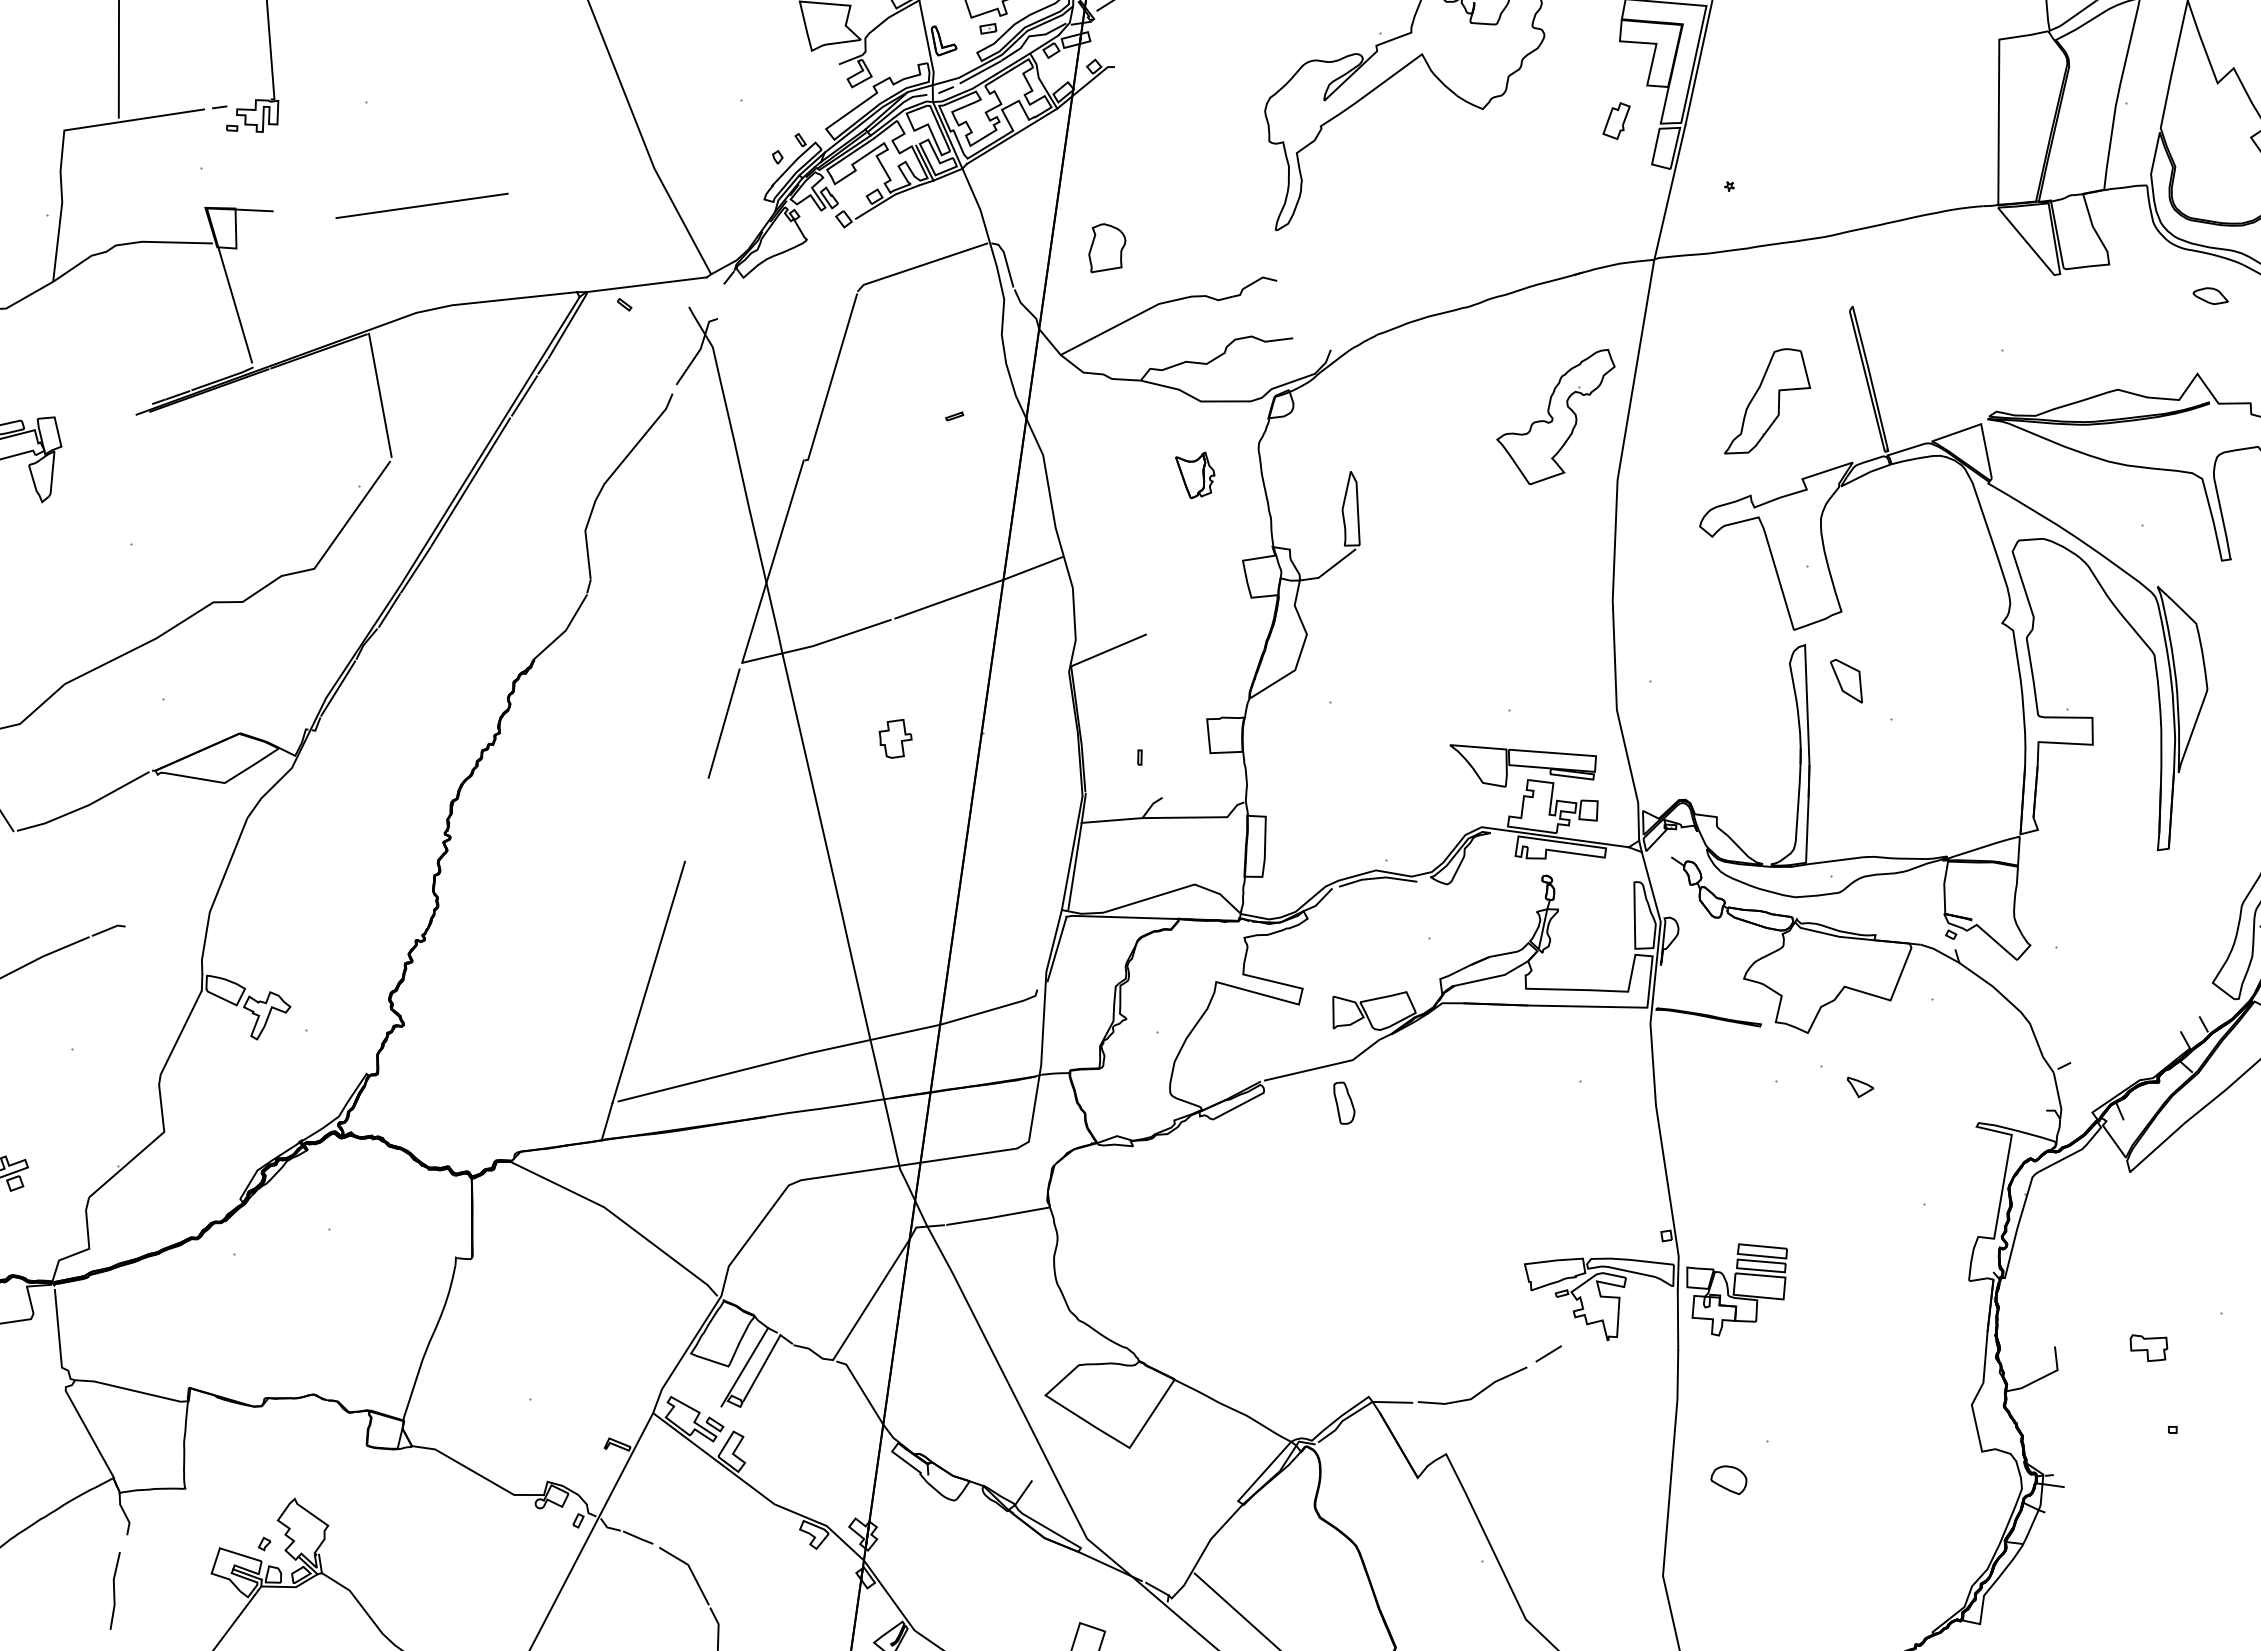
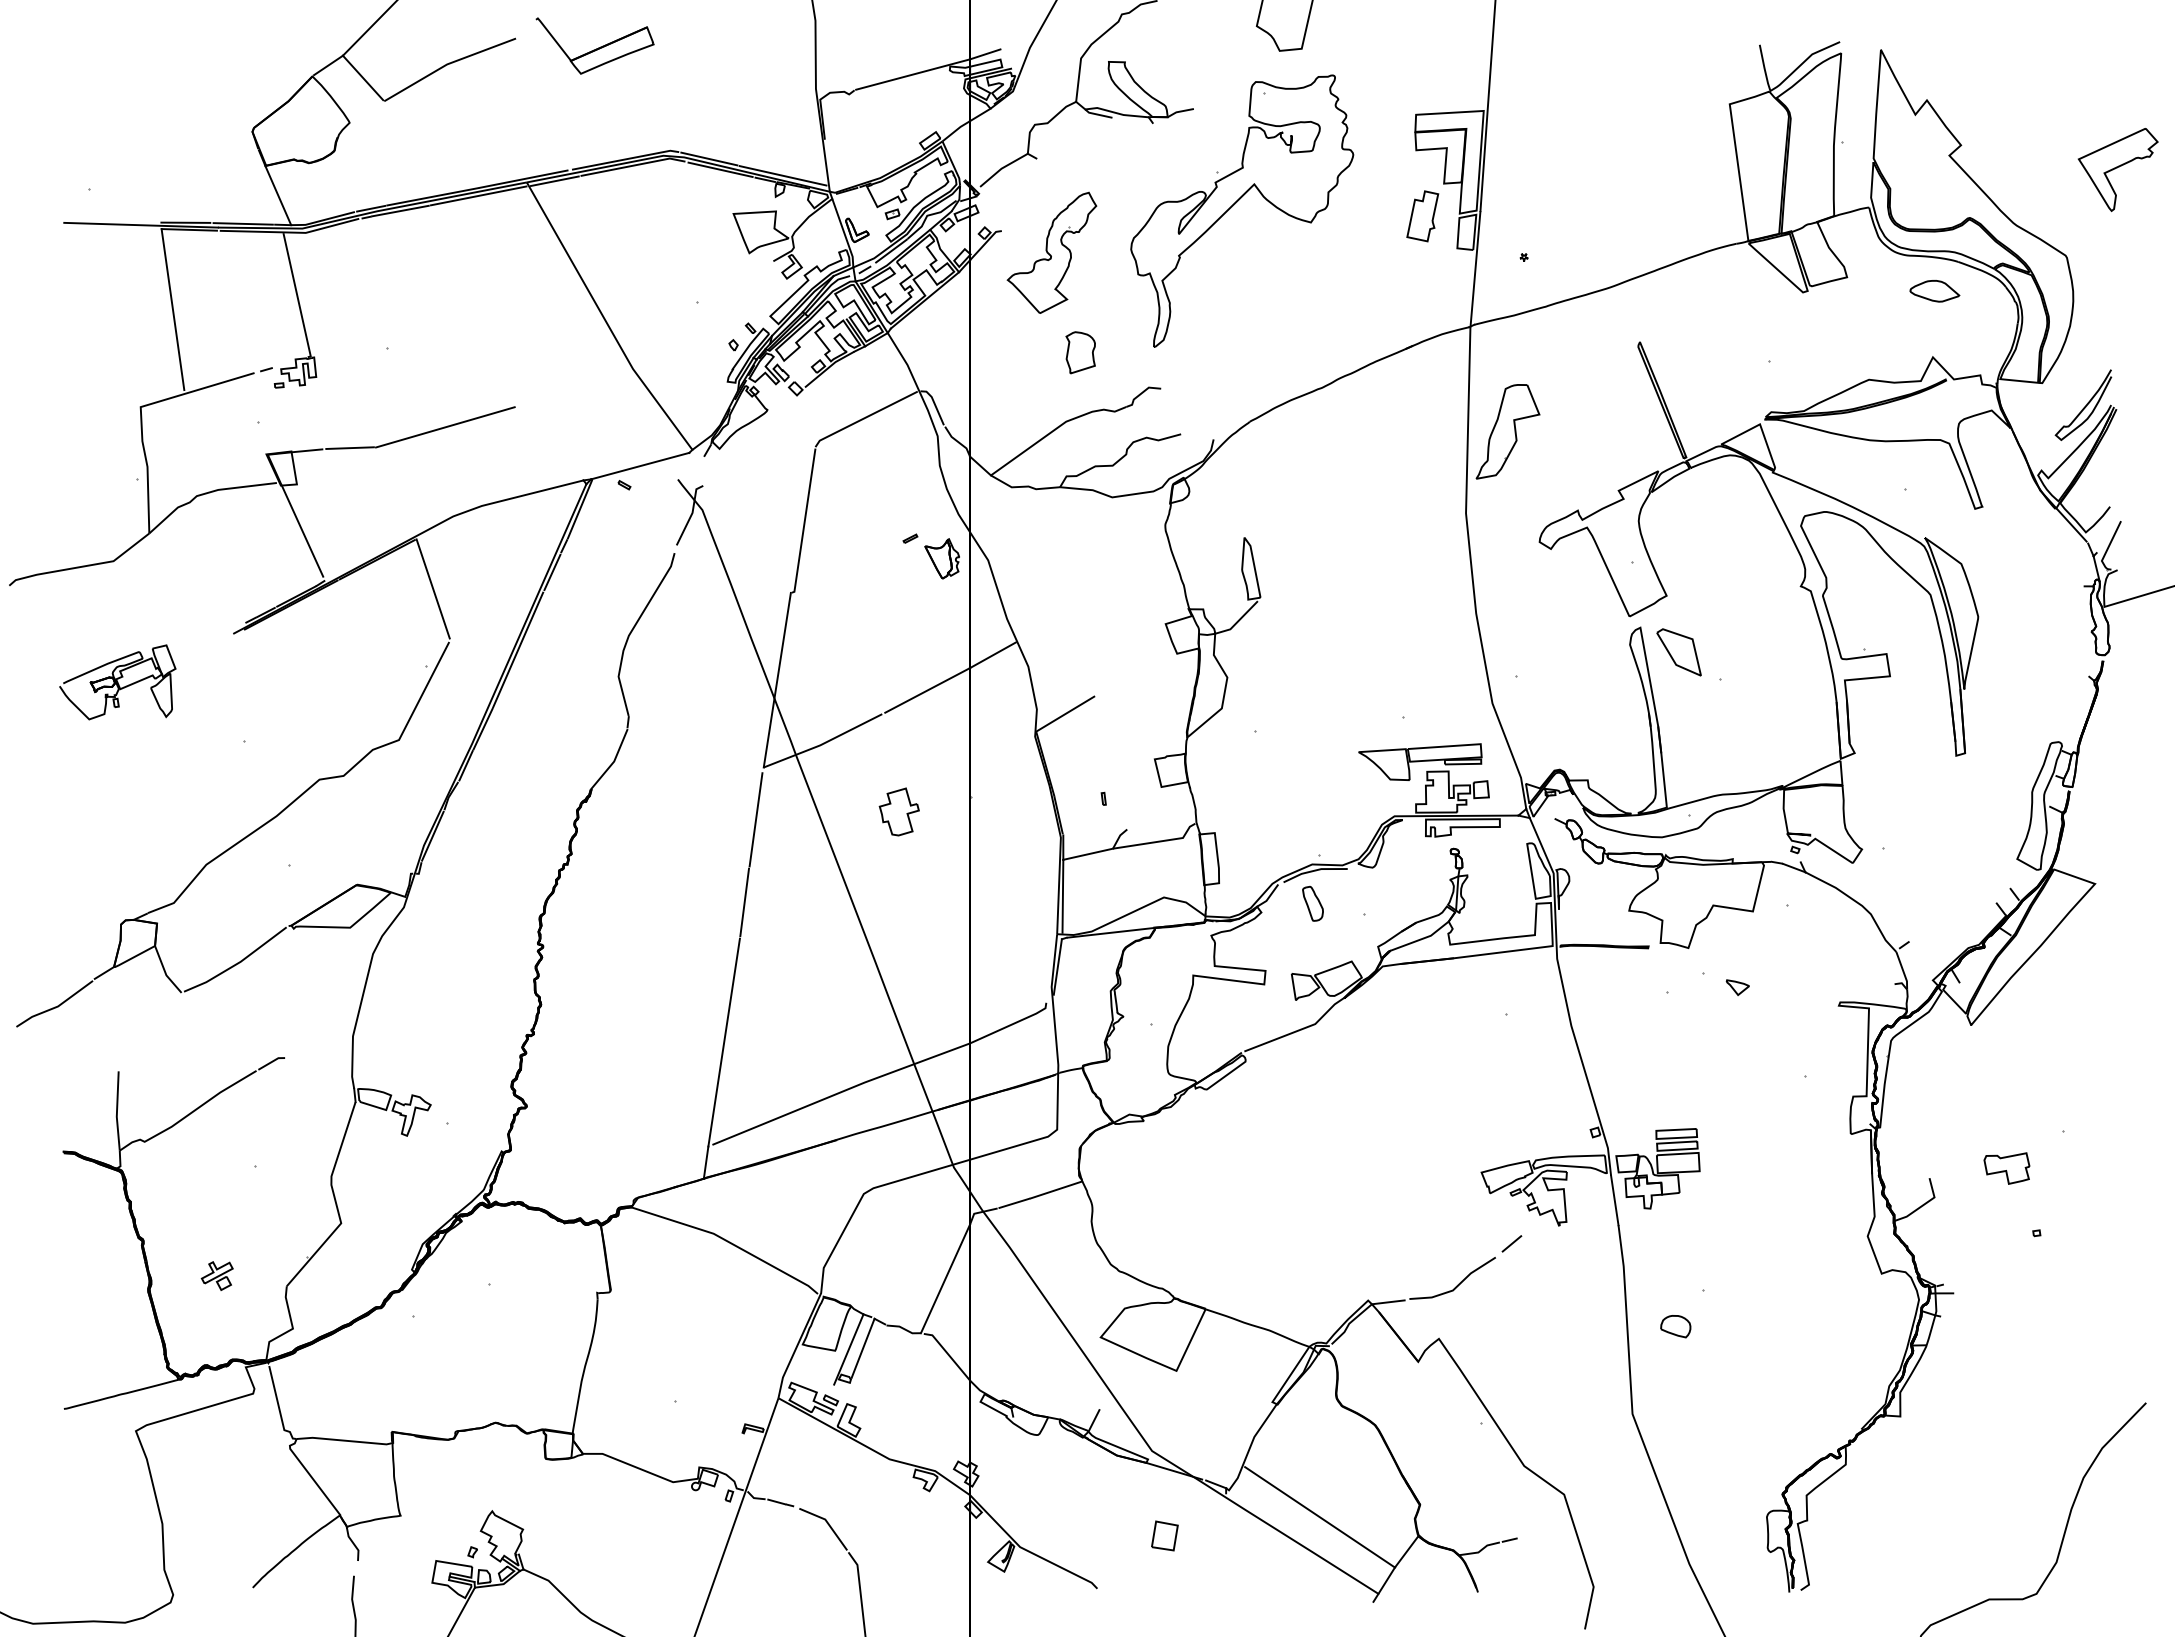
part: (1616, 120) -> (1422, 216), size x1.67
line: (305, 213) -> (349, 447), added
part: (1106, 249) -> (1080, 352), moved
part: (2210, 296) -> (1934, 291), size x1.67
part: (1769, 402) -> (1507, 431), moved
part: (1553, 414) -> (1051, 252), moved
part: (1193, 474) -> (941, 558), moved
part: (1846, 680) -> (1678, 652), size x1.43
part: (894, 737) -> (898, 811), size x1.43
line: (696, 819) -> (744, 902), added
part: (1343, 1102) -> (1312, 903), moved
part: (2147, 1347) -> (2006, 1168), size x1.43

